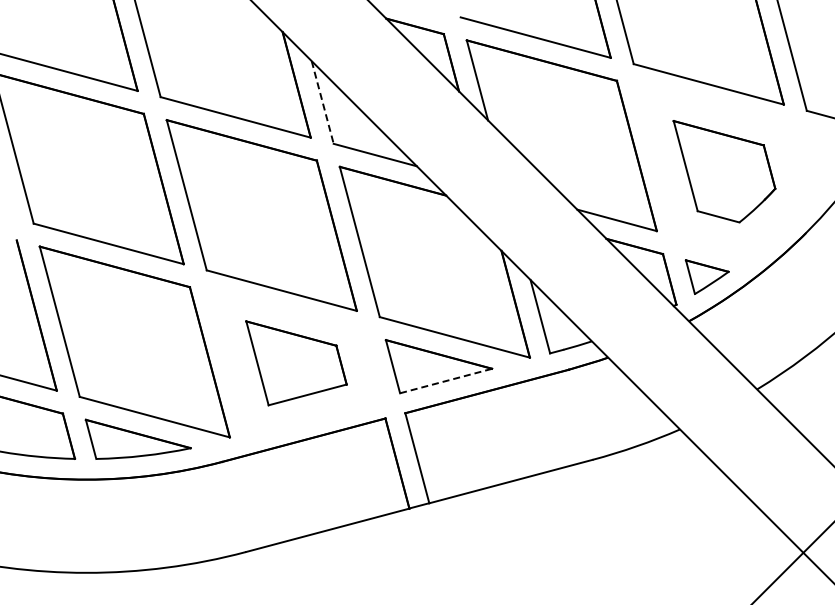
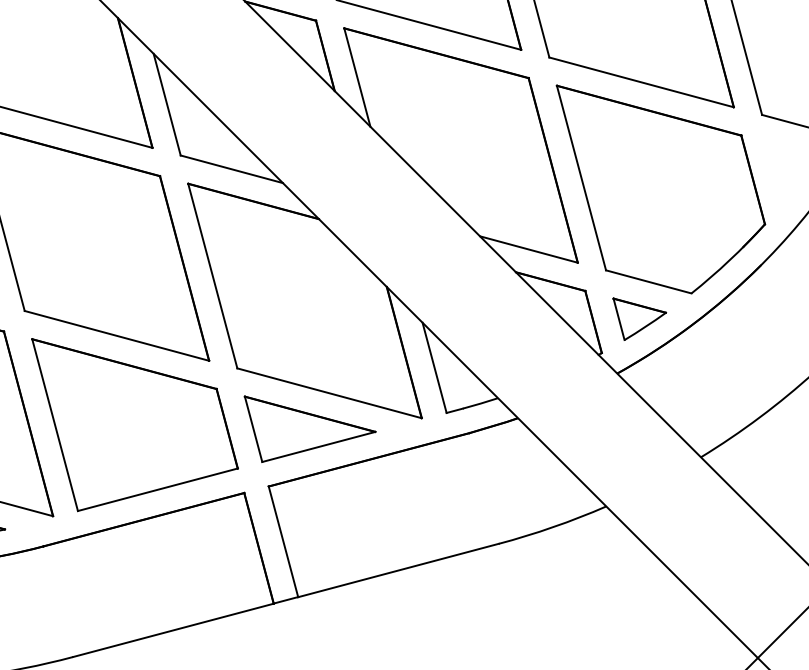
line: (322, 102) -> (166, 104), dashed -> solid
part: (724, 171) -> (660, 189), size x1.67
part: (296, 363) -> (134, 425), size x1.67
line: (446, 381) -> (319, 447), dashed -> solid

